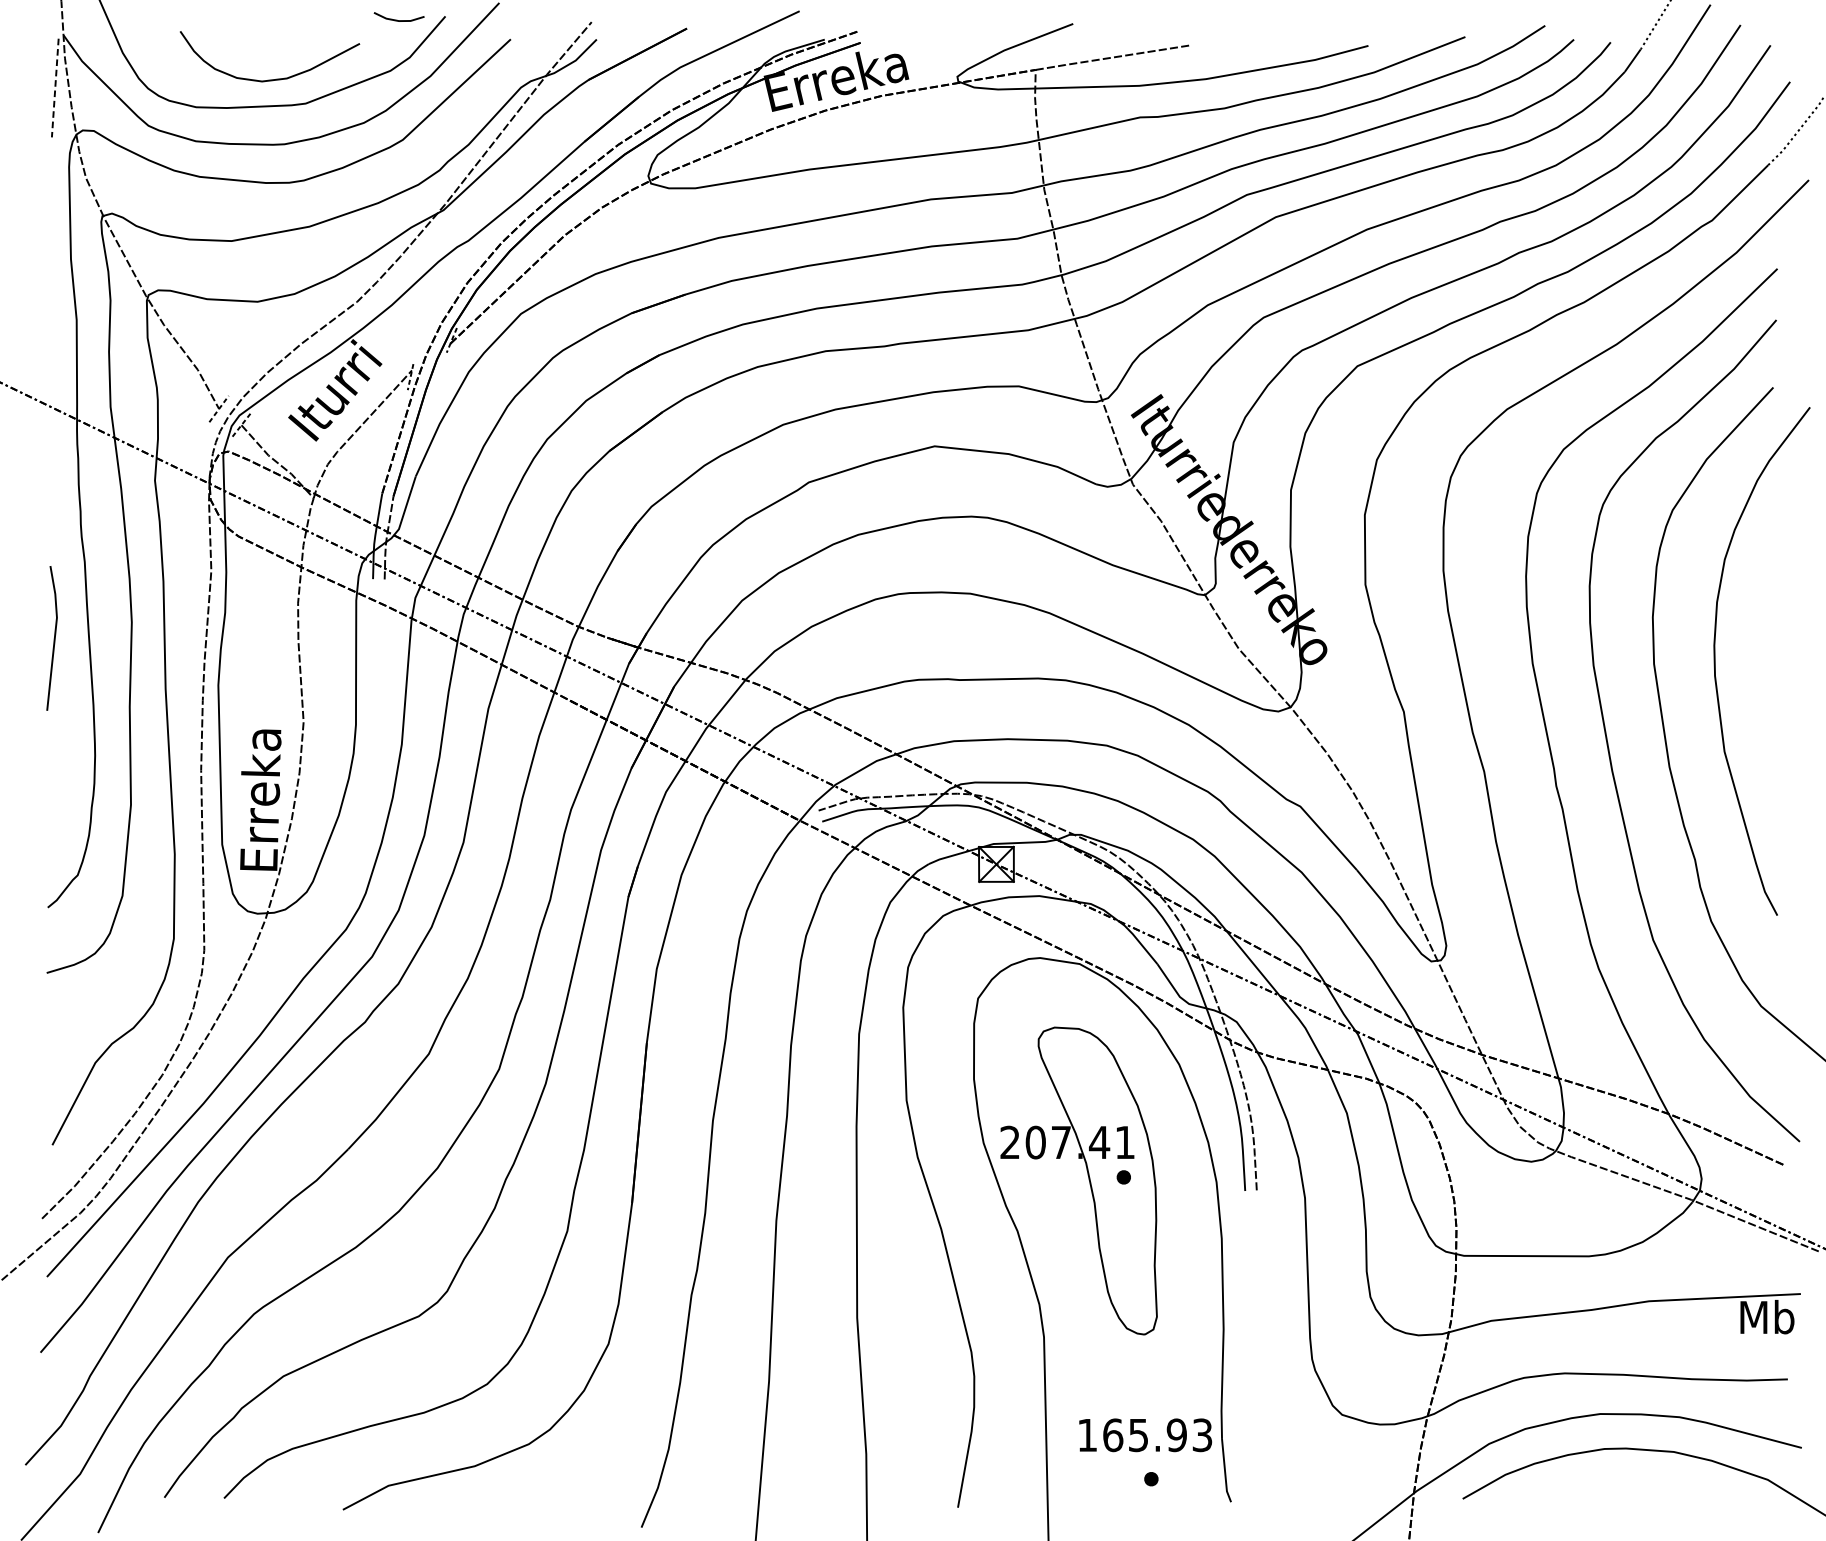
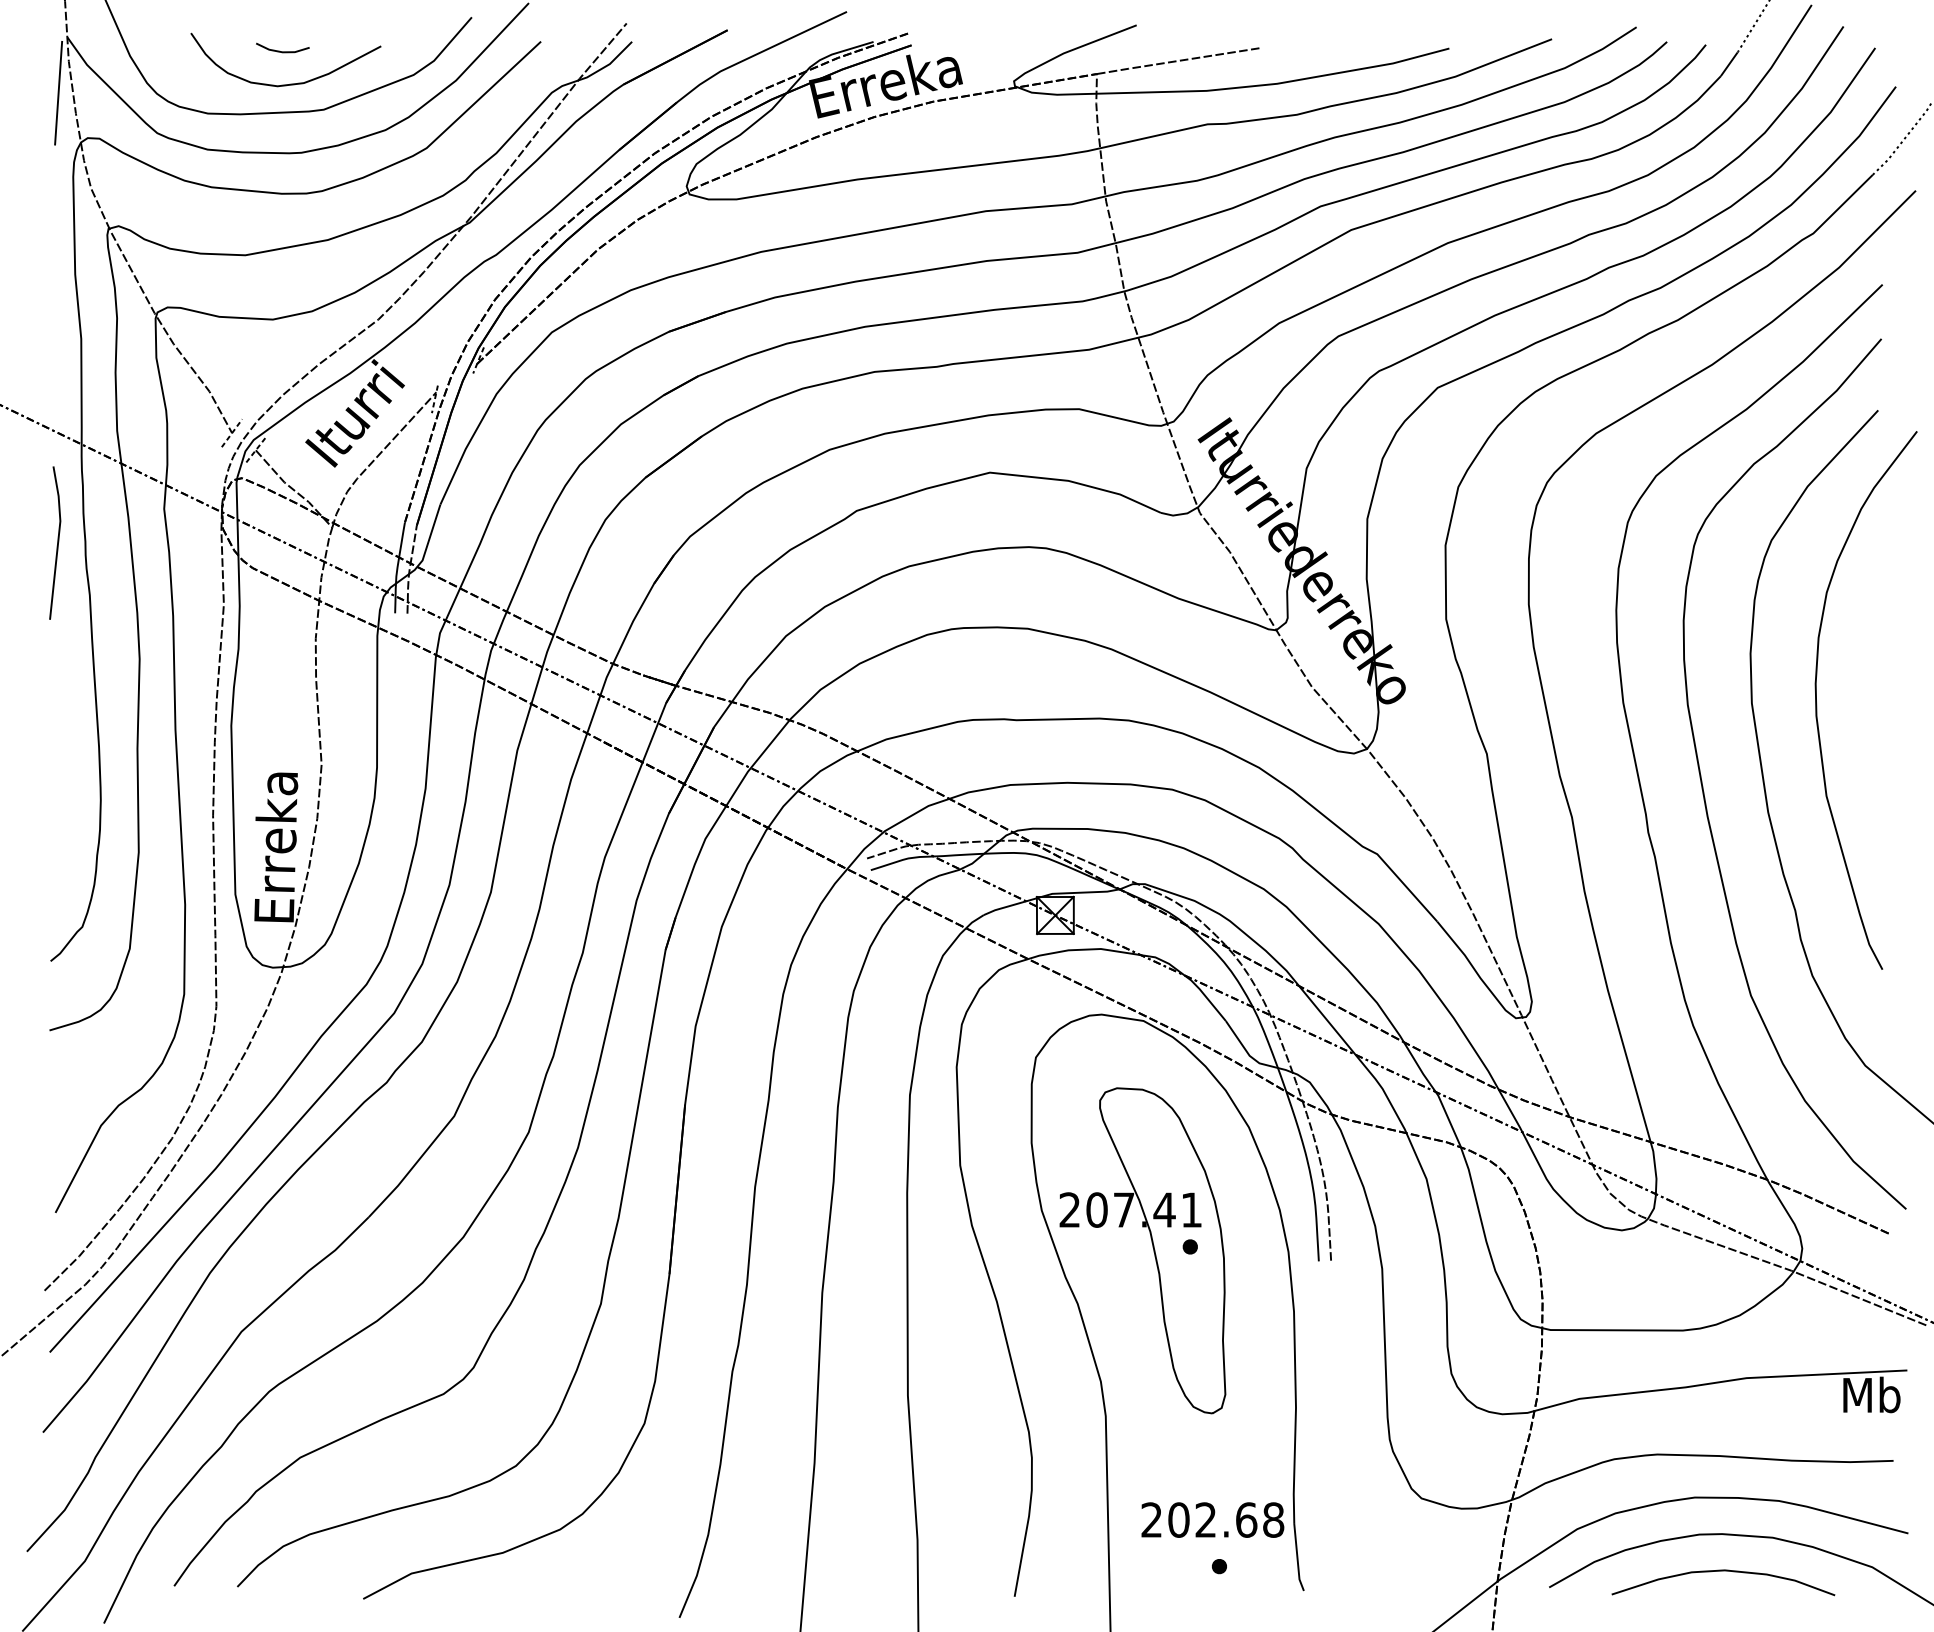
line: (398, 20) -> (282, 51), moved
line: (55, 88) -> (58, 93), dashed -> solid
line: (54, 637) -> (57, 542), moved
text: (1144, 1434) -> (1212, 1519), 165.93 -> 202.68
curve: (1627, 1483) -> (1723, 1571), added

